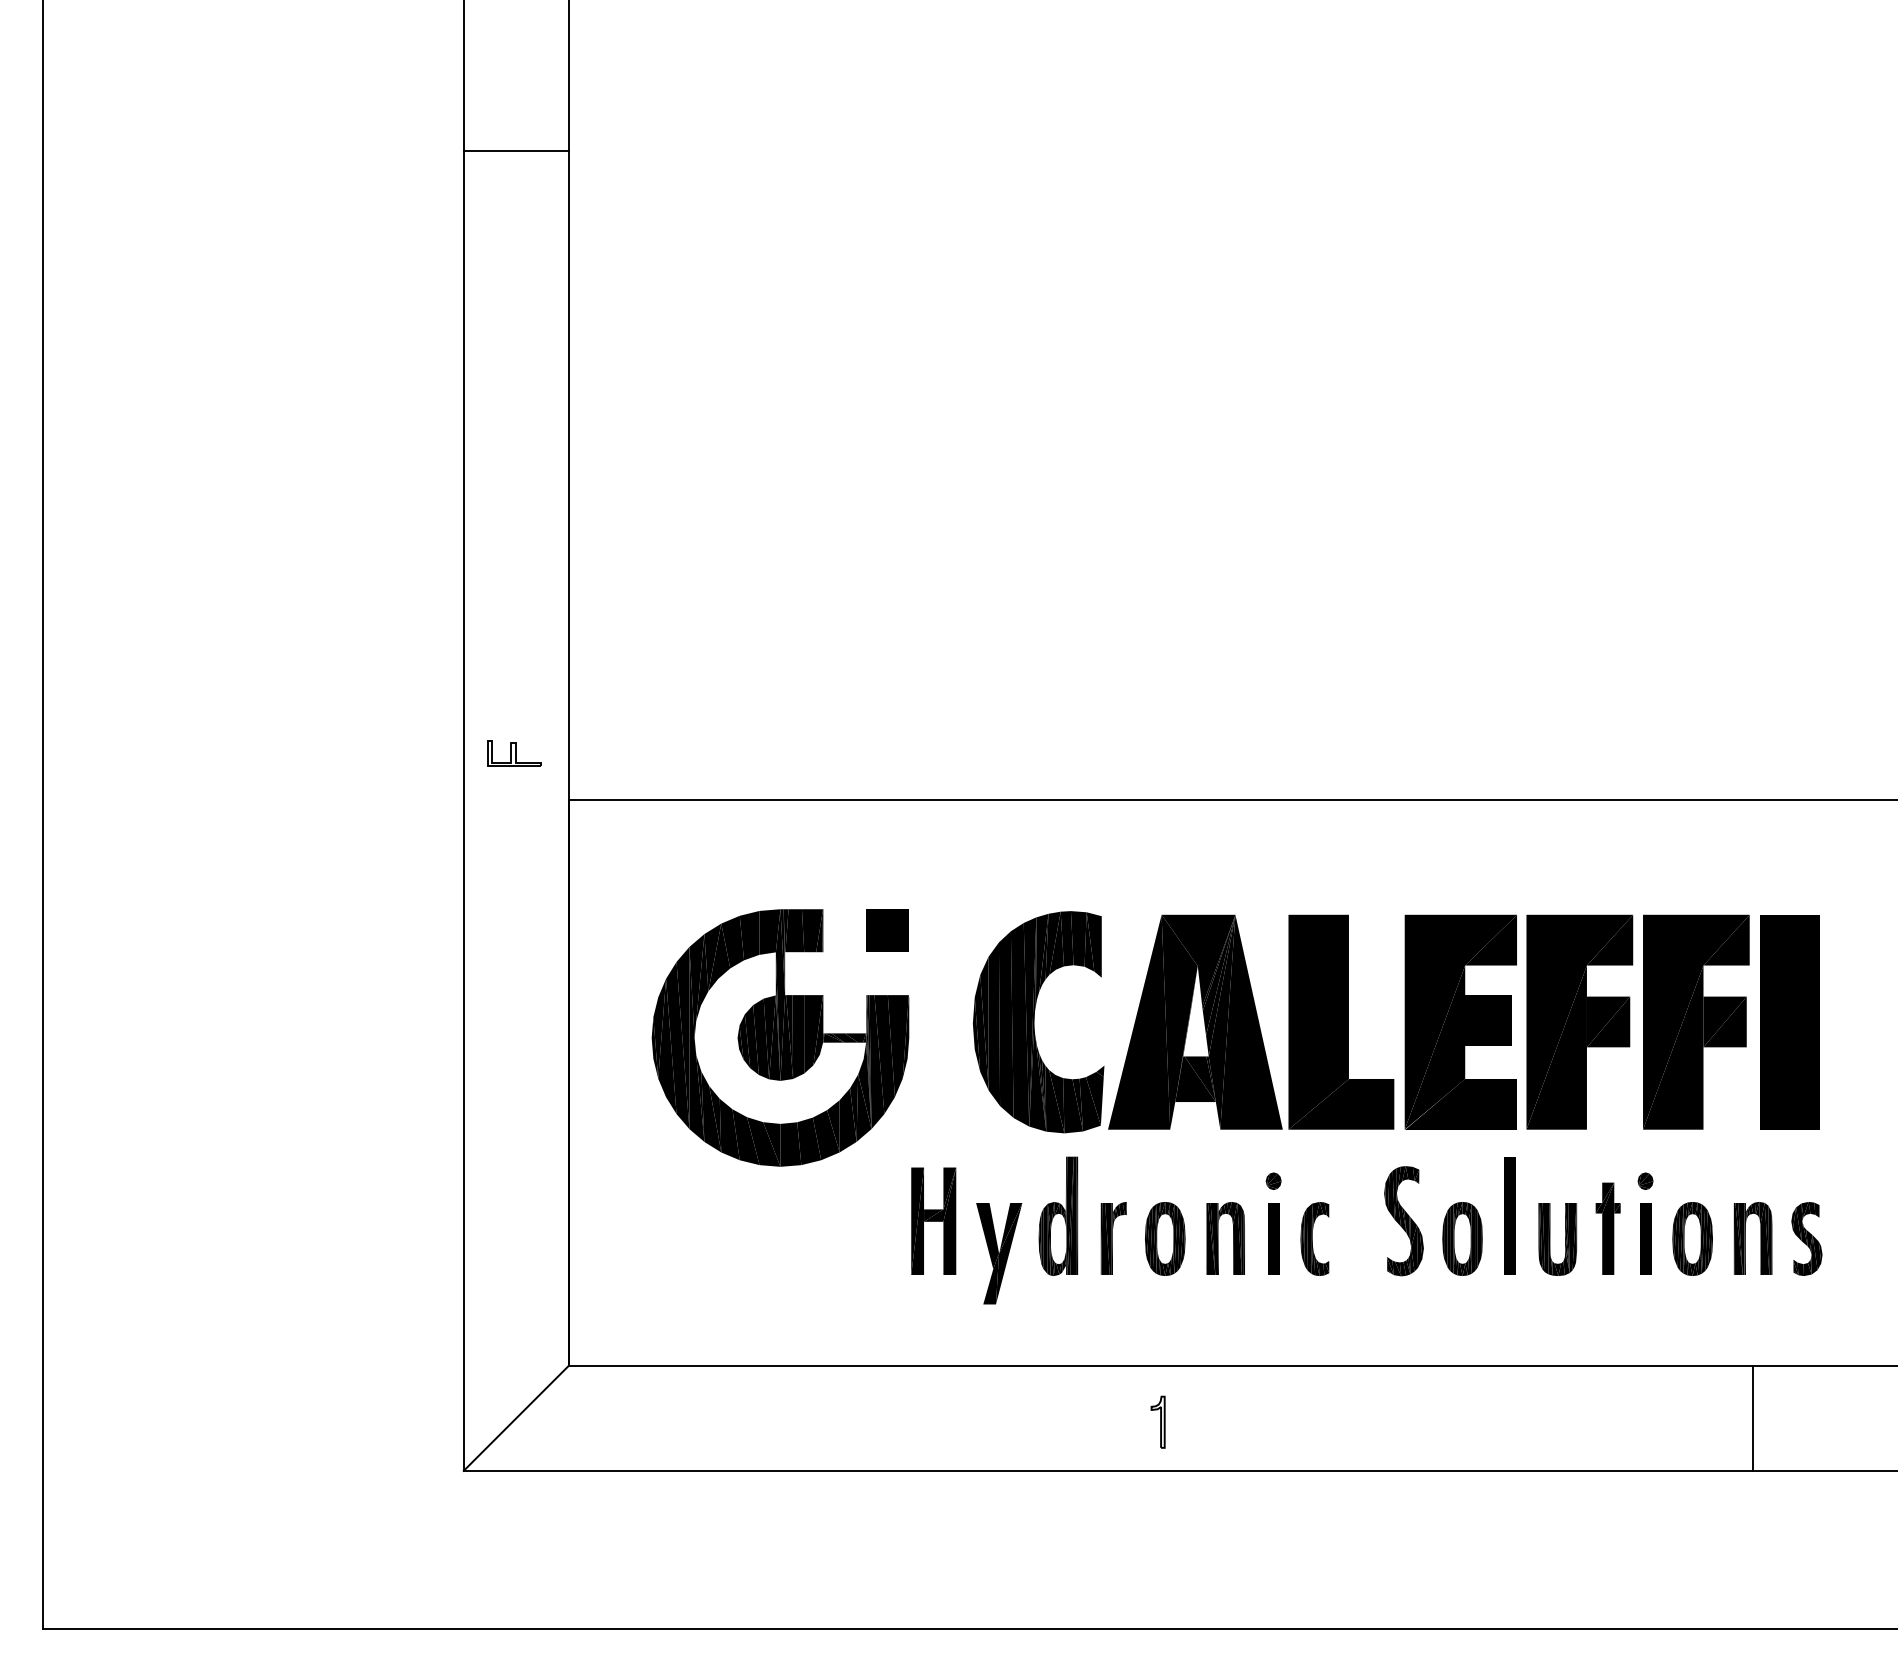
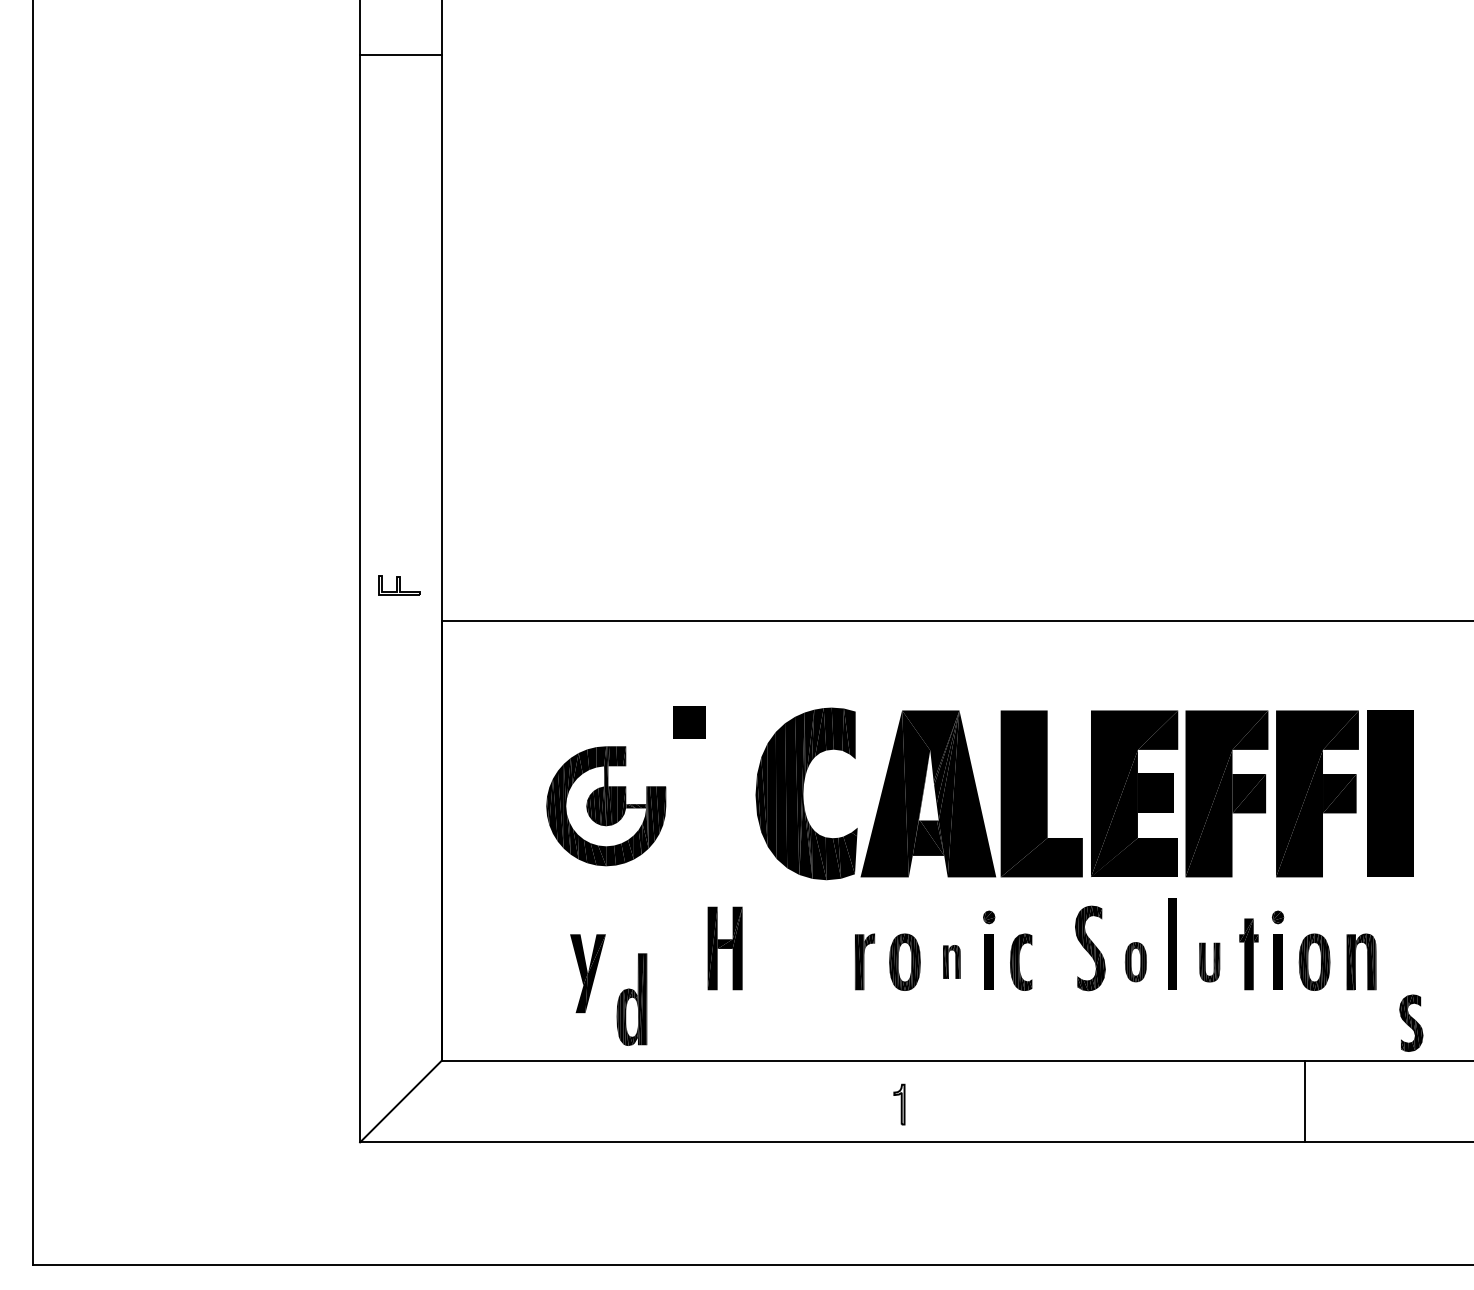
line: (515, 151) -> (400, 55), moved
part: (780, 1038) -> (606, 806), size x0.6
part: (1057, 1216) -> (631, 999), moved
part: (1225, 1237) -> (951, 961), size x0.6
part: (1462, 1237) -> (1135, 961), size x0.7
part: (1807, 1237) -> (1411, 1022), moved
part: (1557, 1239) -> (1209, 962), size x0.7
part: (998, 1253) -> (587, 973), moved
line: (1753, 1418) -> (1305, 1101), moved

